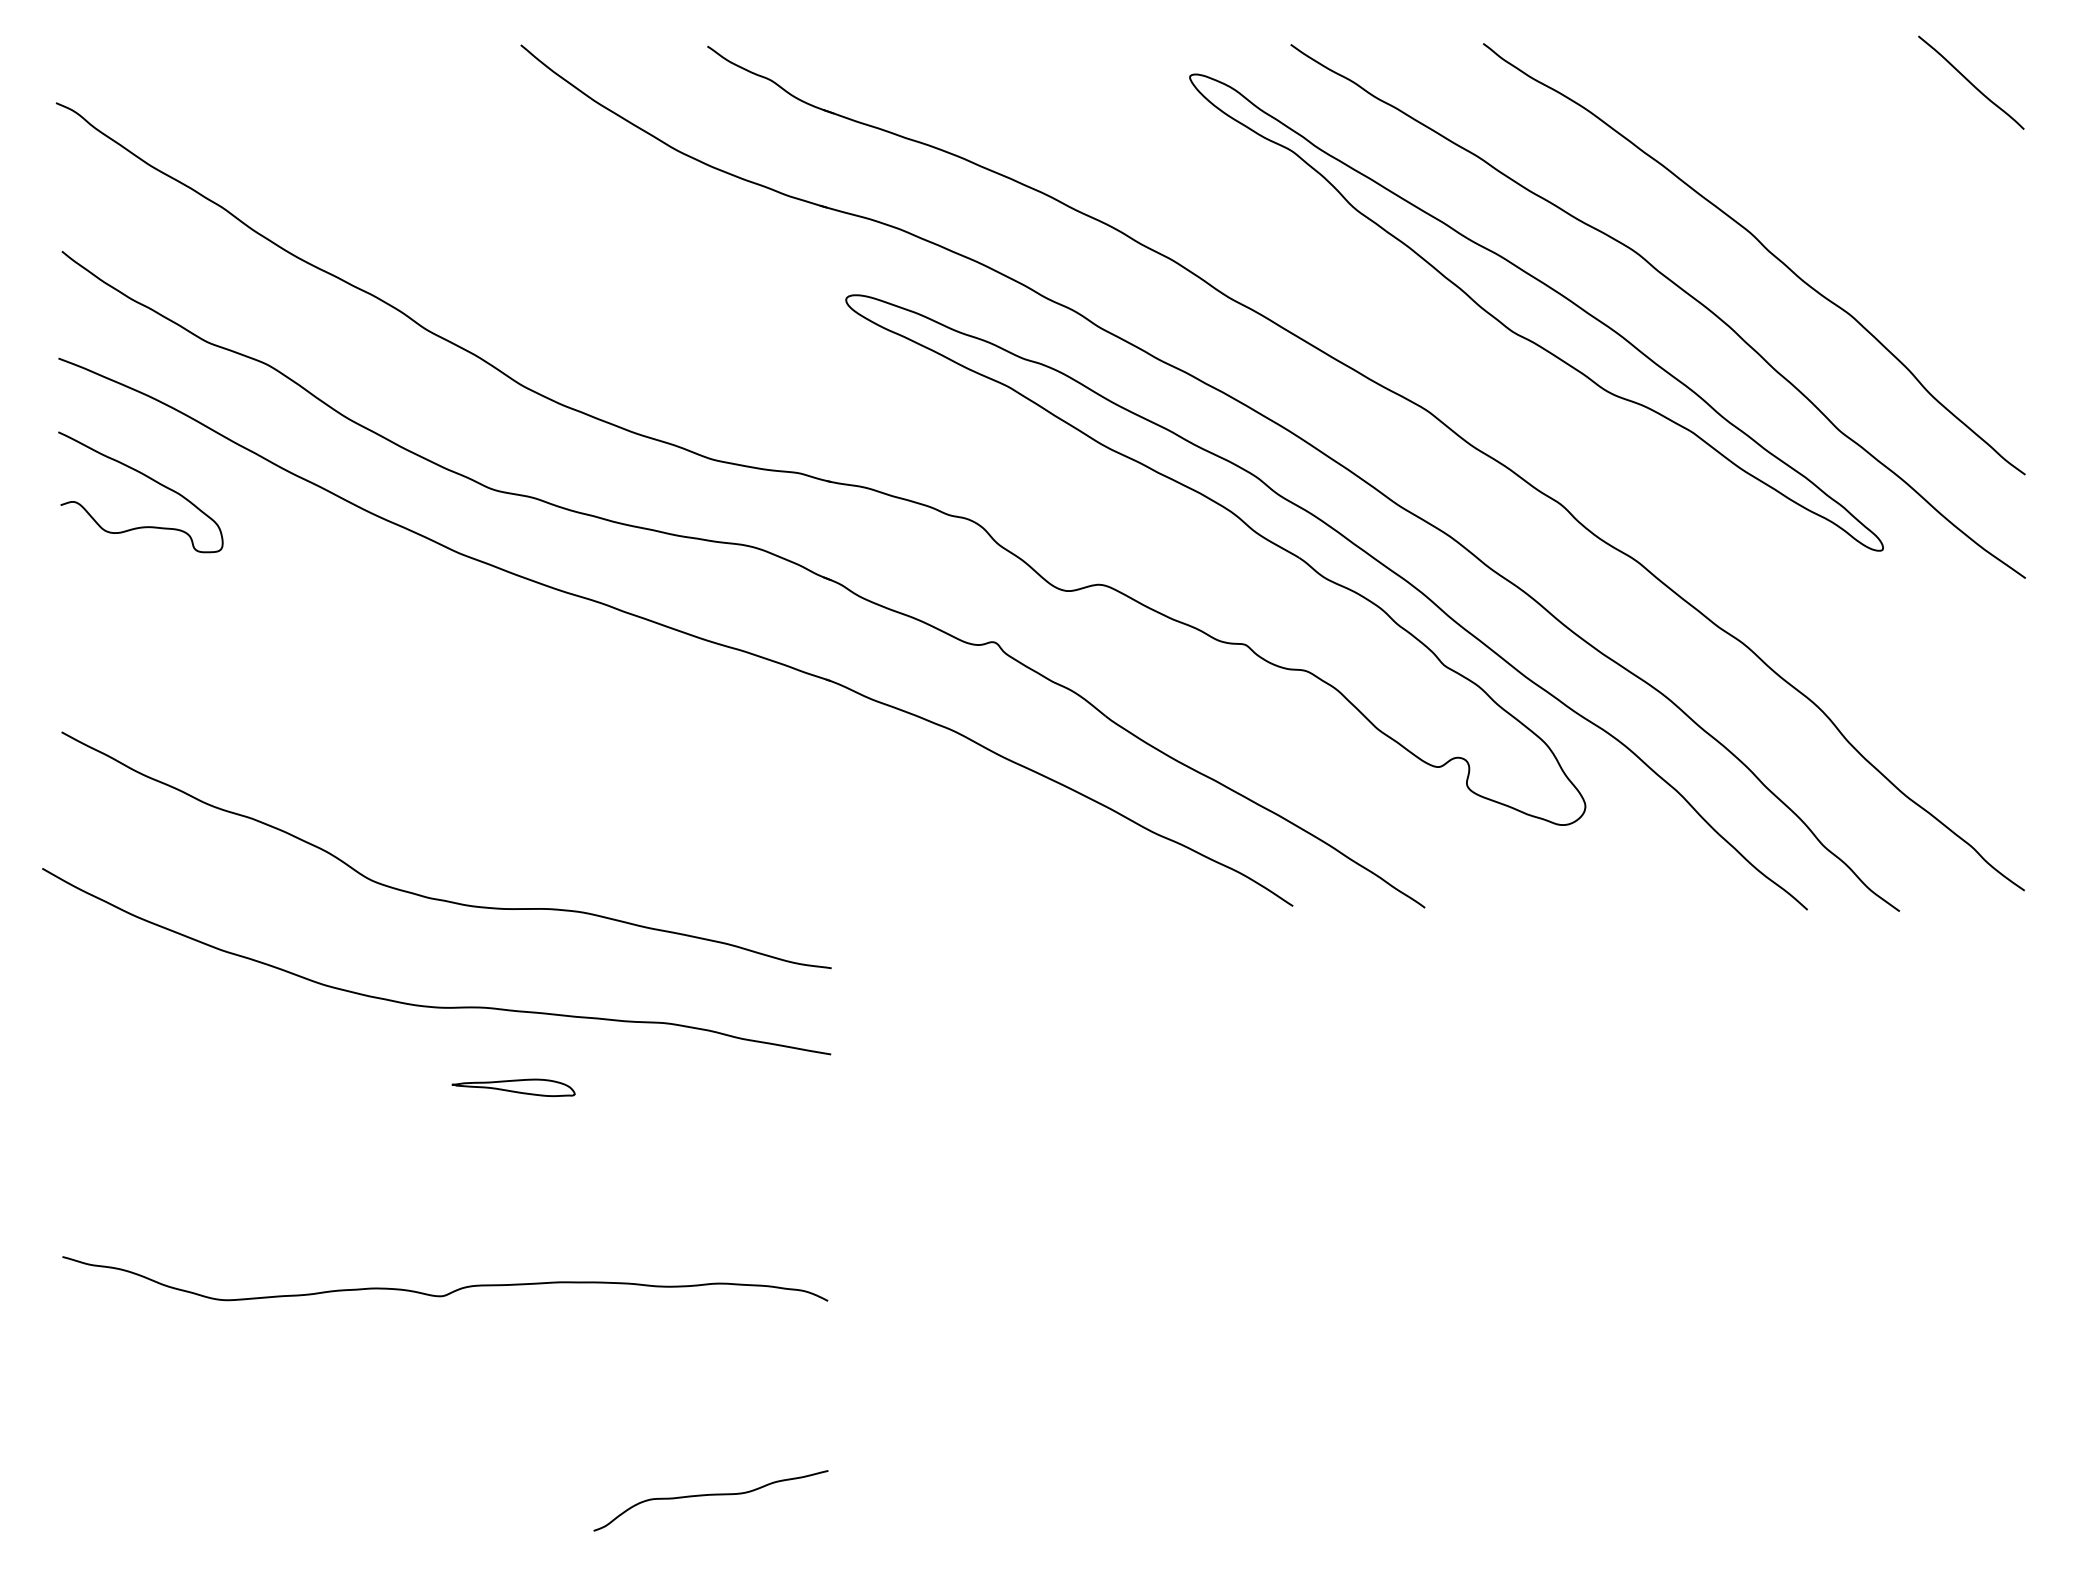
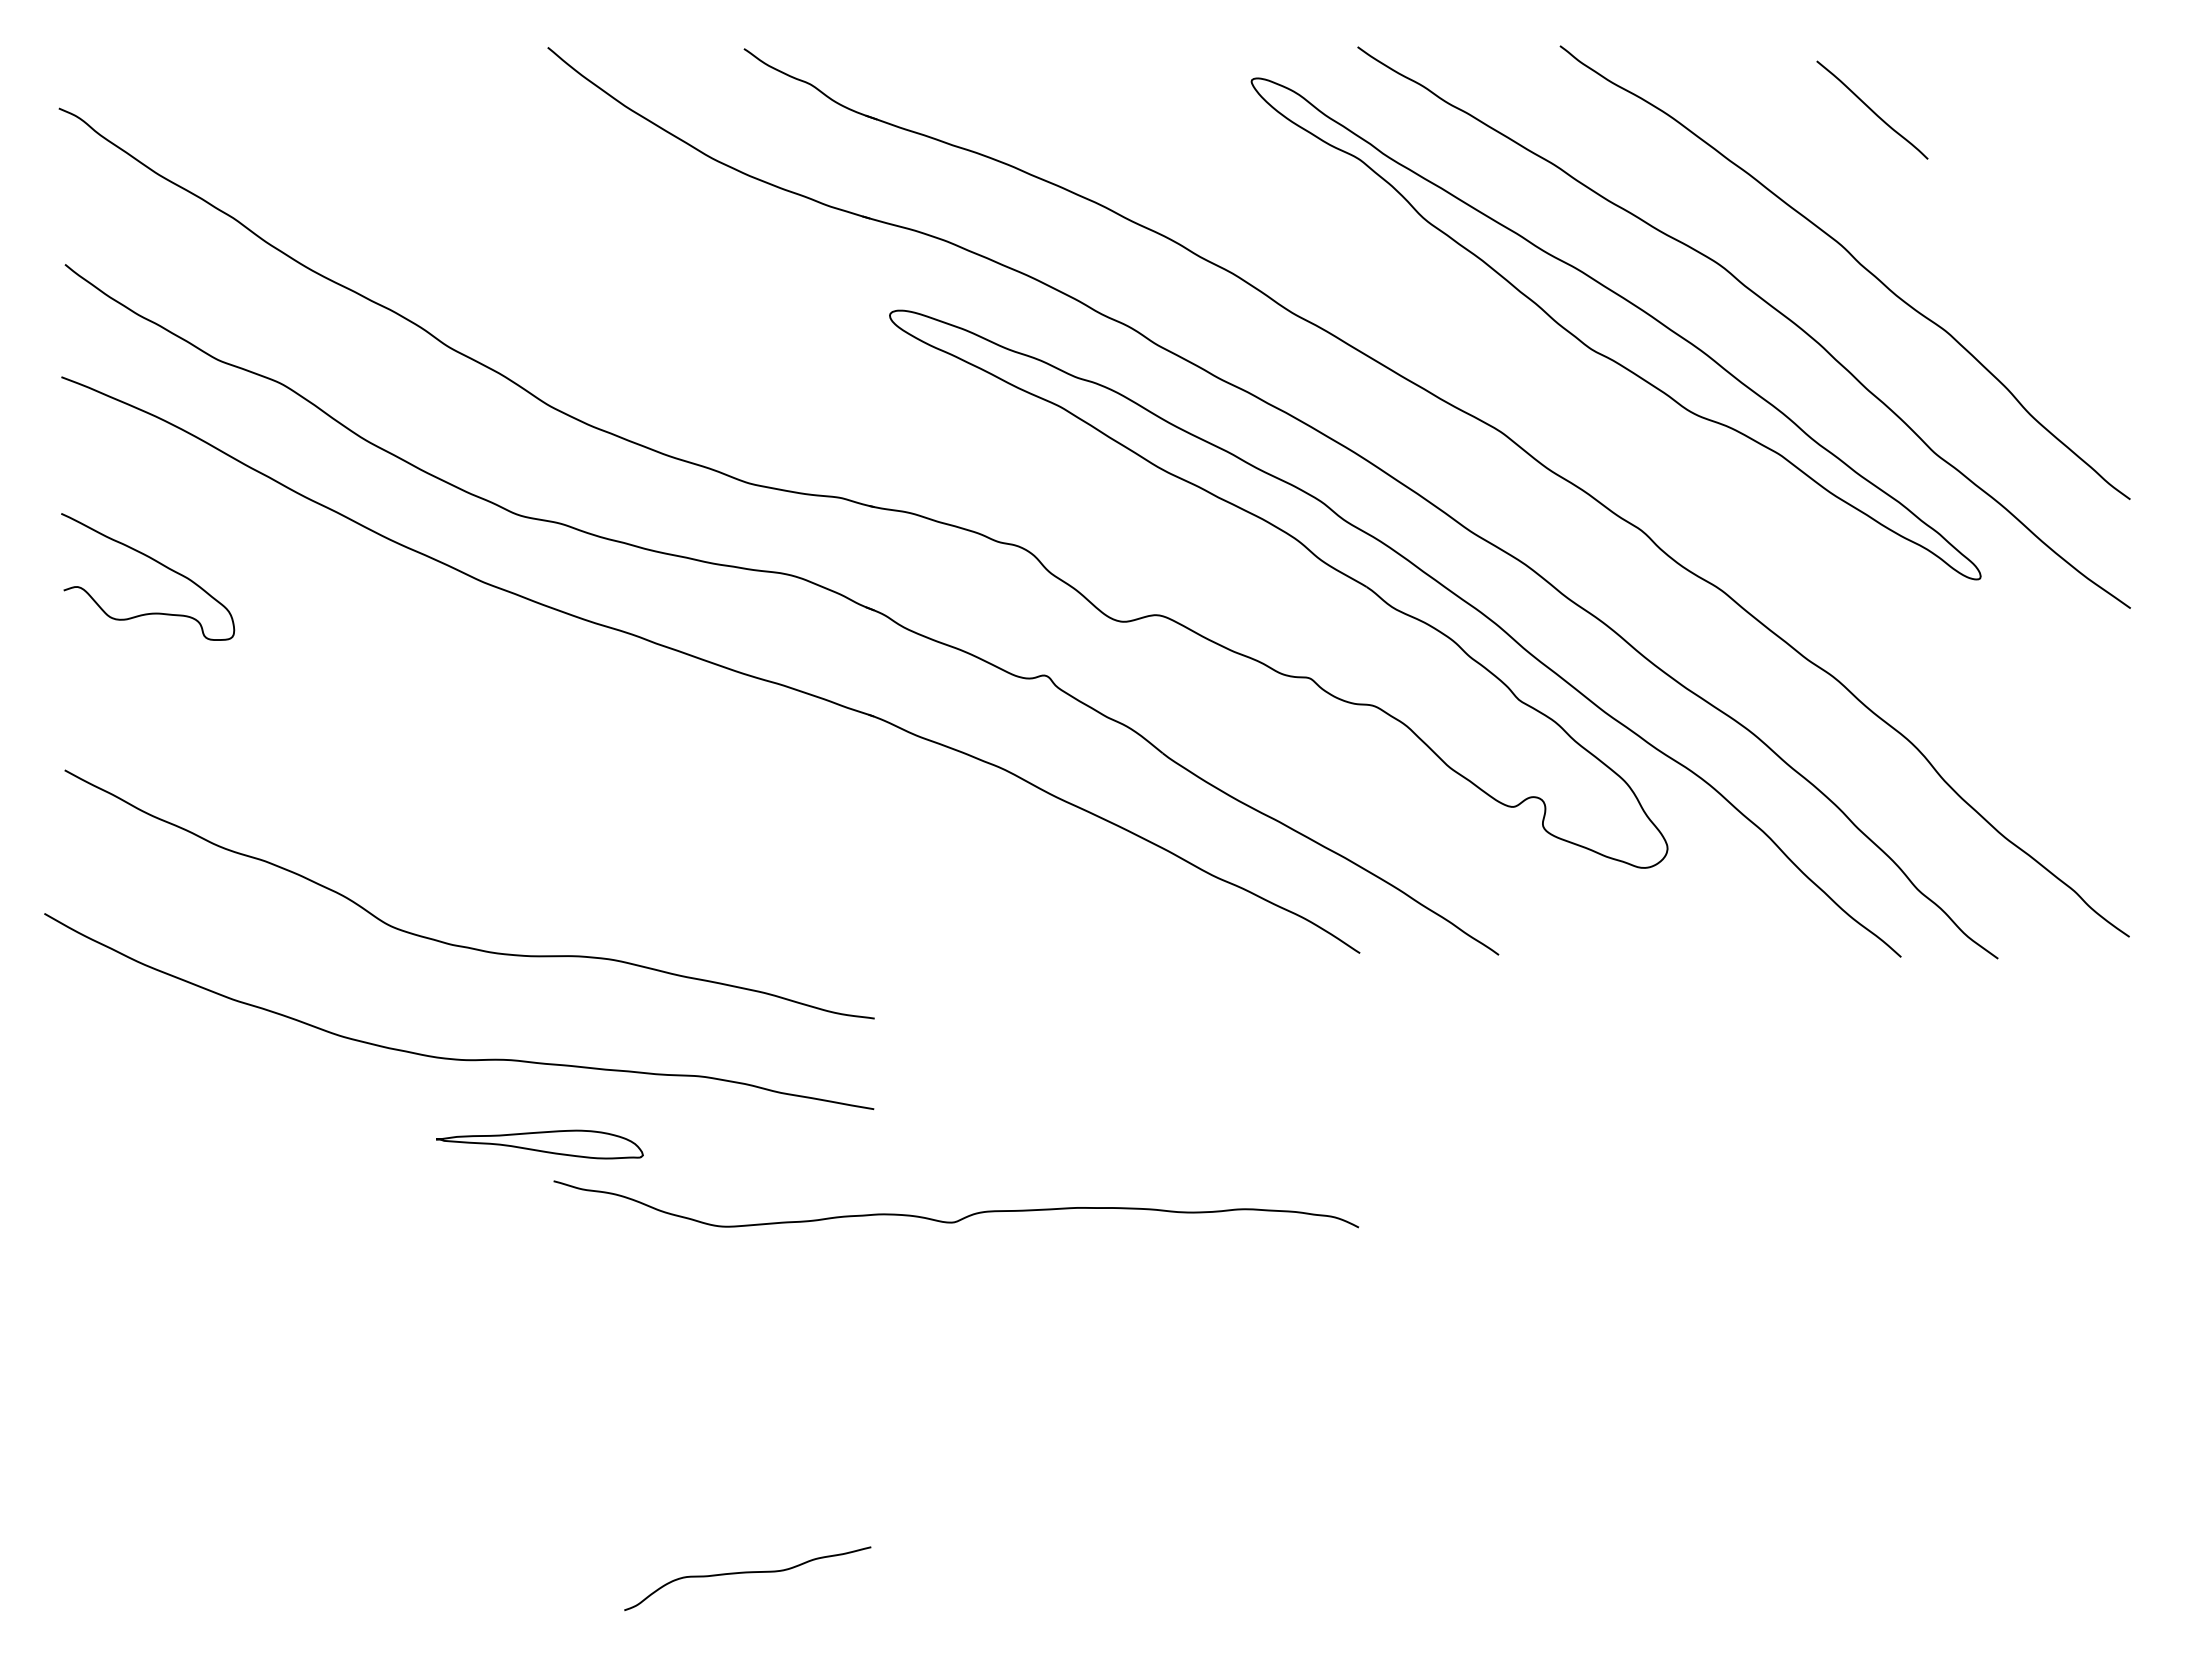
curve: (1971, 82) -> (1872, 109), moved
curve: (148, 478) -> (156, 562), moved
part: (513, 1087) -> (540, 1143), size x1.6
curve: (449, 1292) -> (960, 1218), moved

